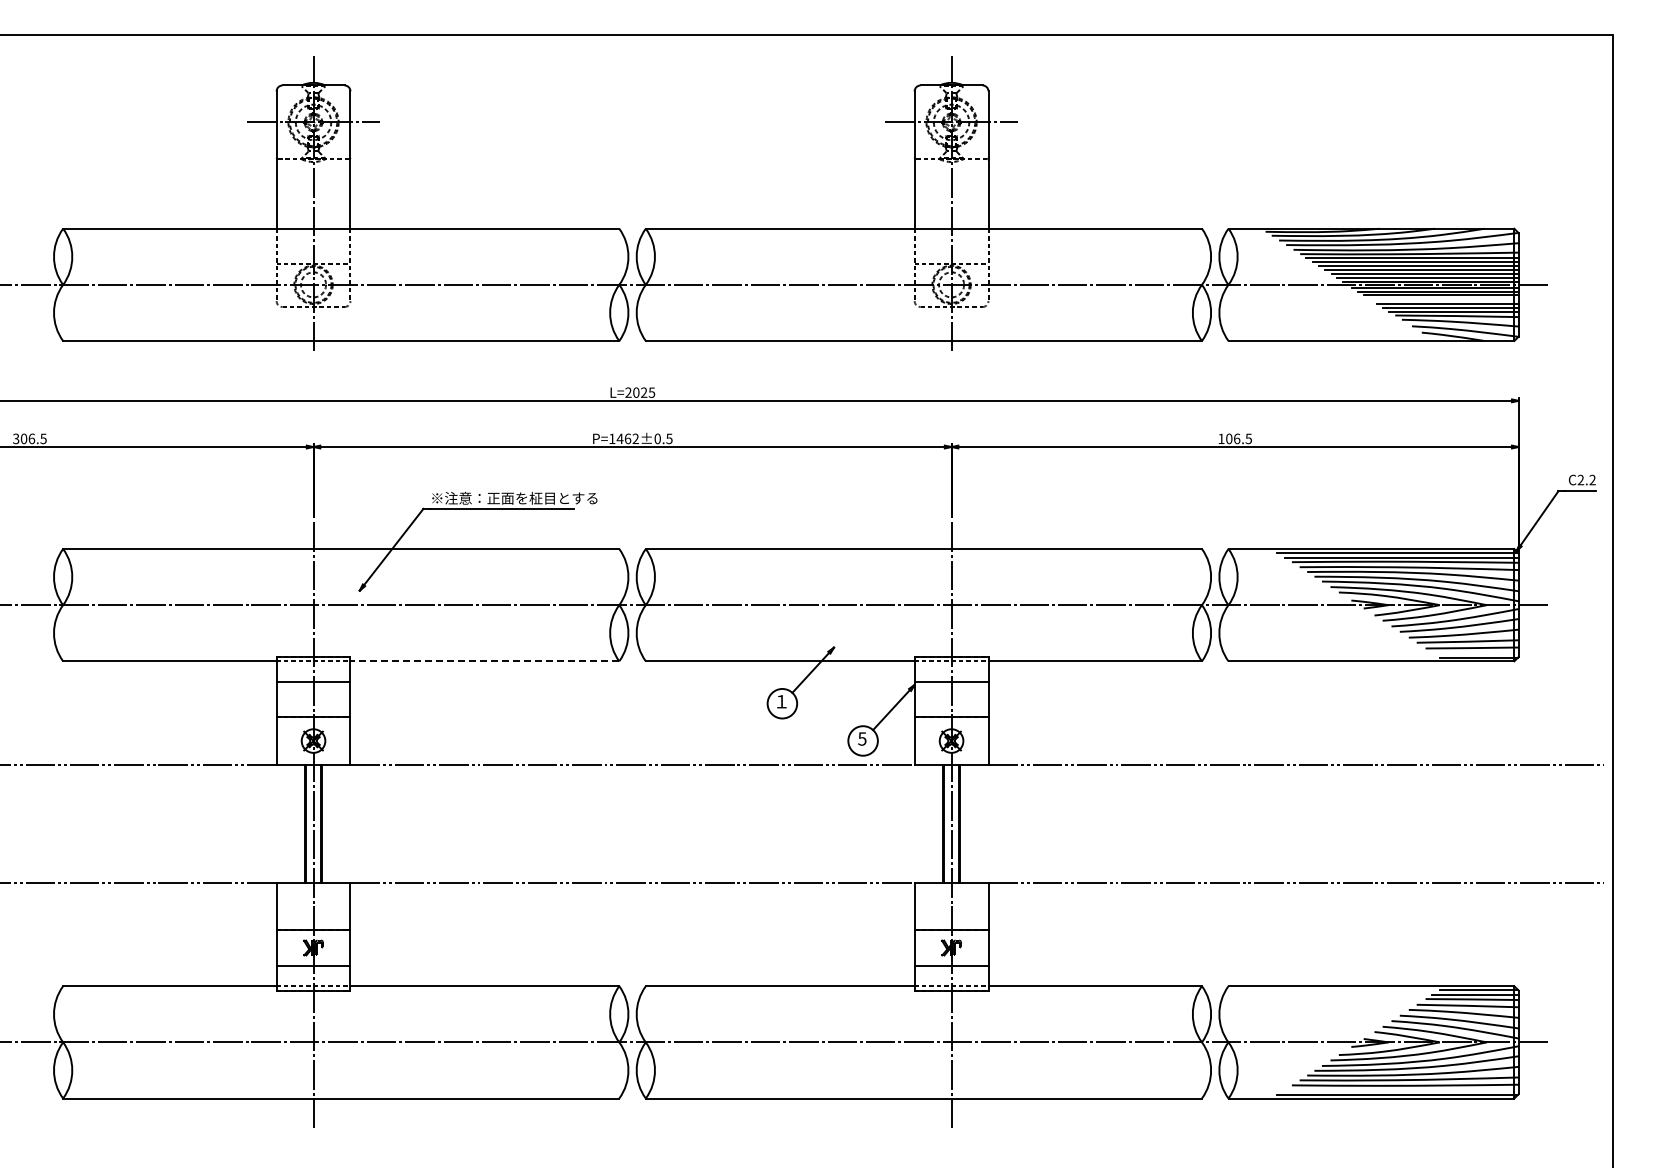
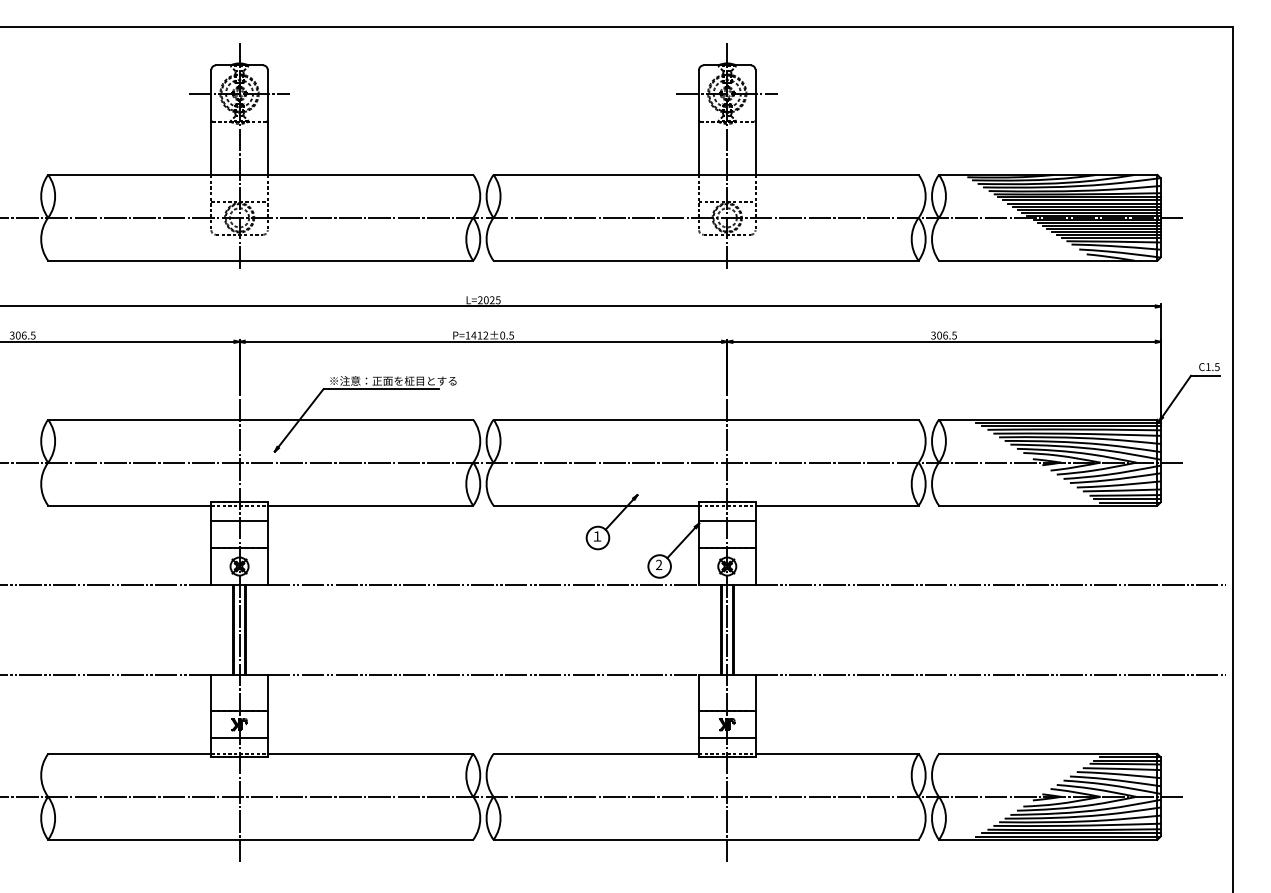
line: (1444, 299) -> (1104, 229), added
text: (628, 438) -> (480, 335), P=1462±0.5 -> P=1412±0.5
text: (1221, 438) -> (933, 335), 106.5 -> 306.5
text: (1586, 479) -> (1212, 366), C2.2 -> C1.5
line: (1474, 652) -> (1127, 498), added
line: (484, 661) -> (370, 505), dashed -> solid
text: (862, 738) -> (659, 564), 5 -> 2
line: (1401, 1089) -> (1071, 832), added

